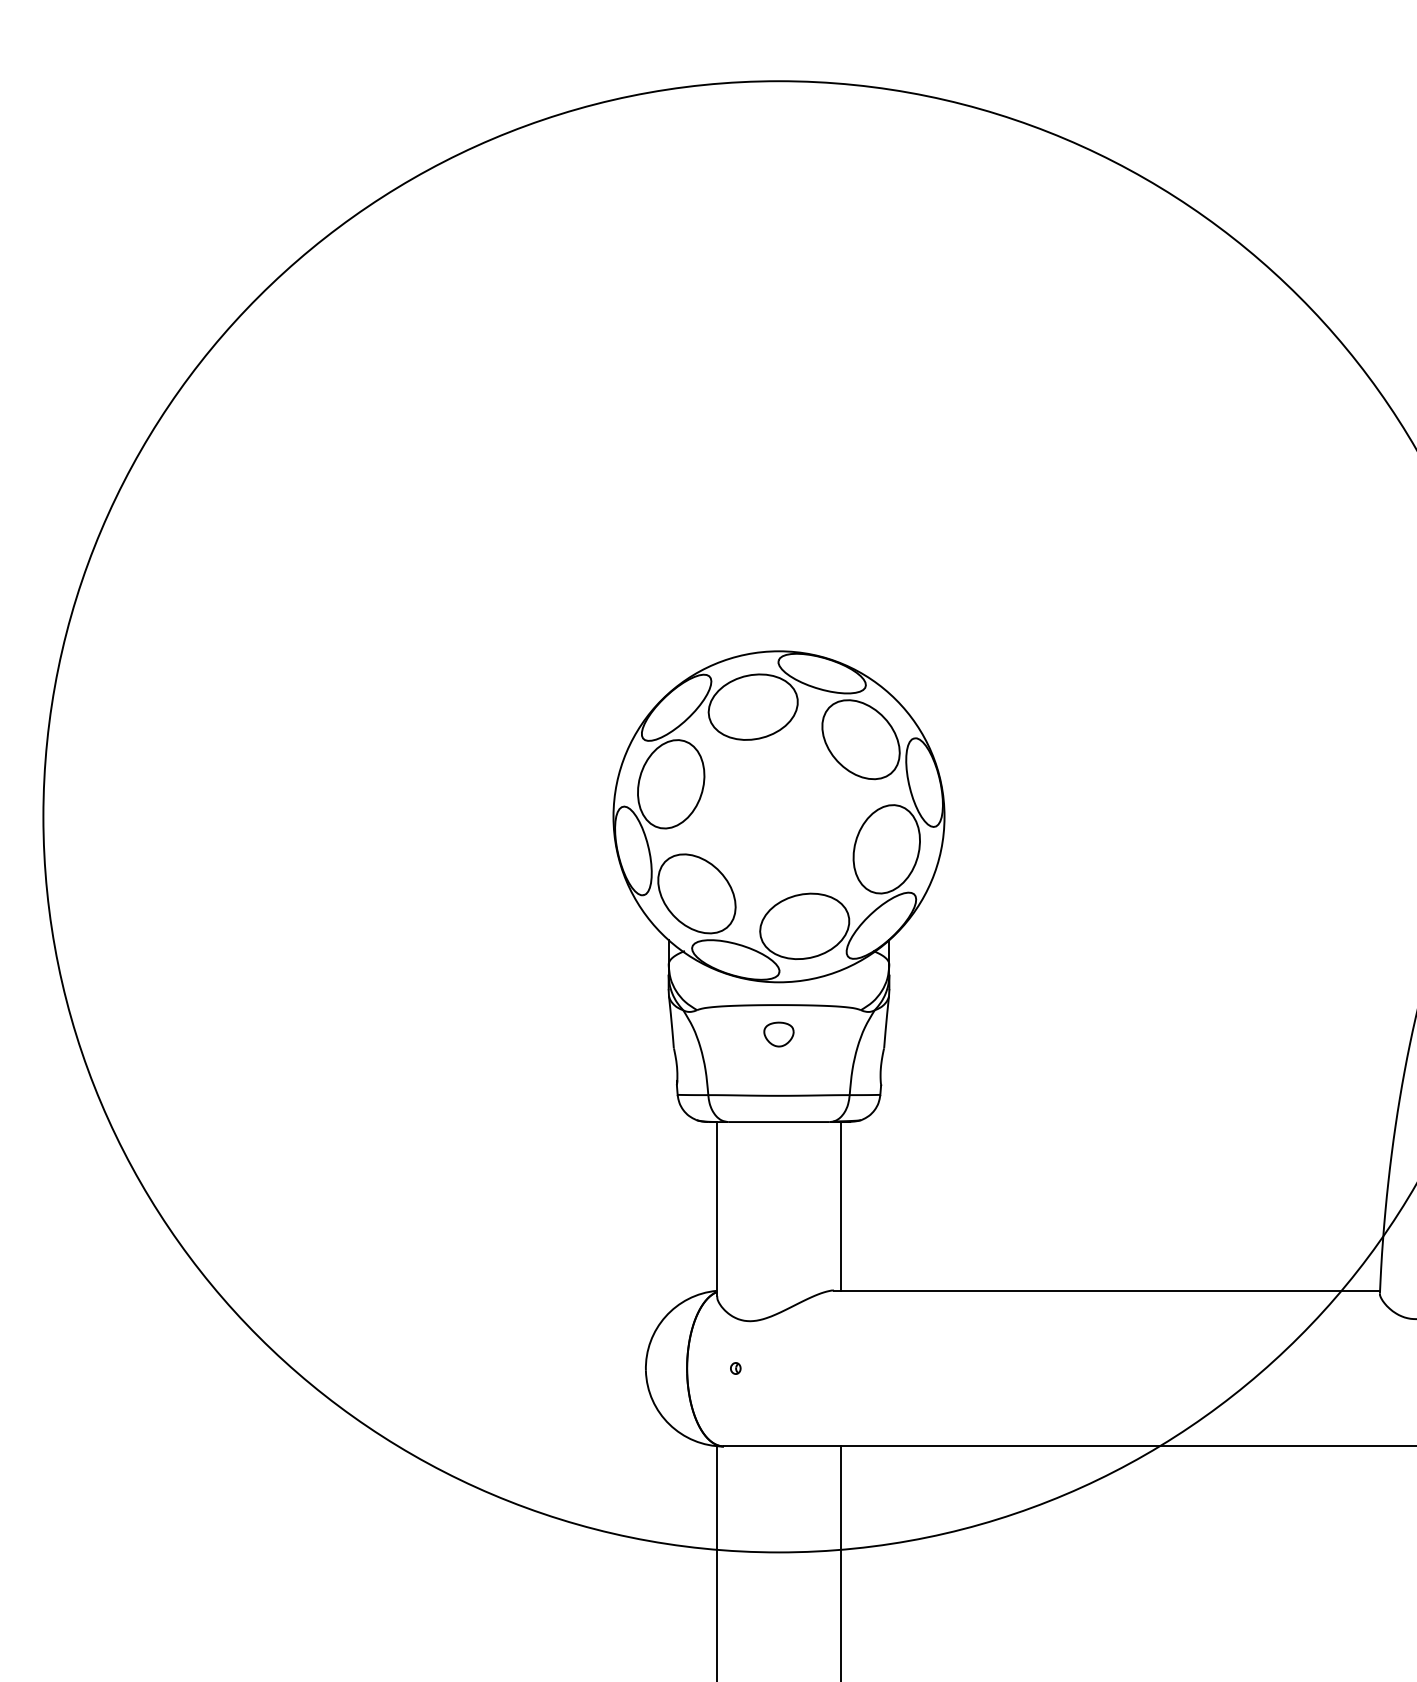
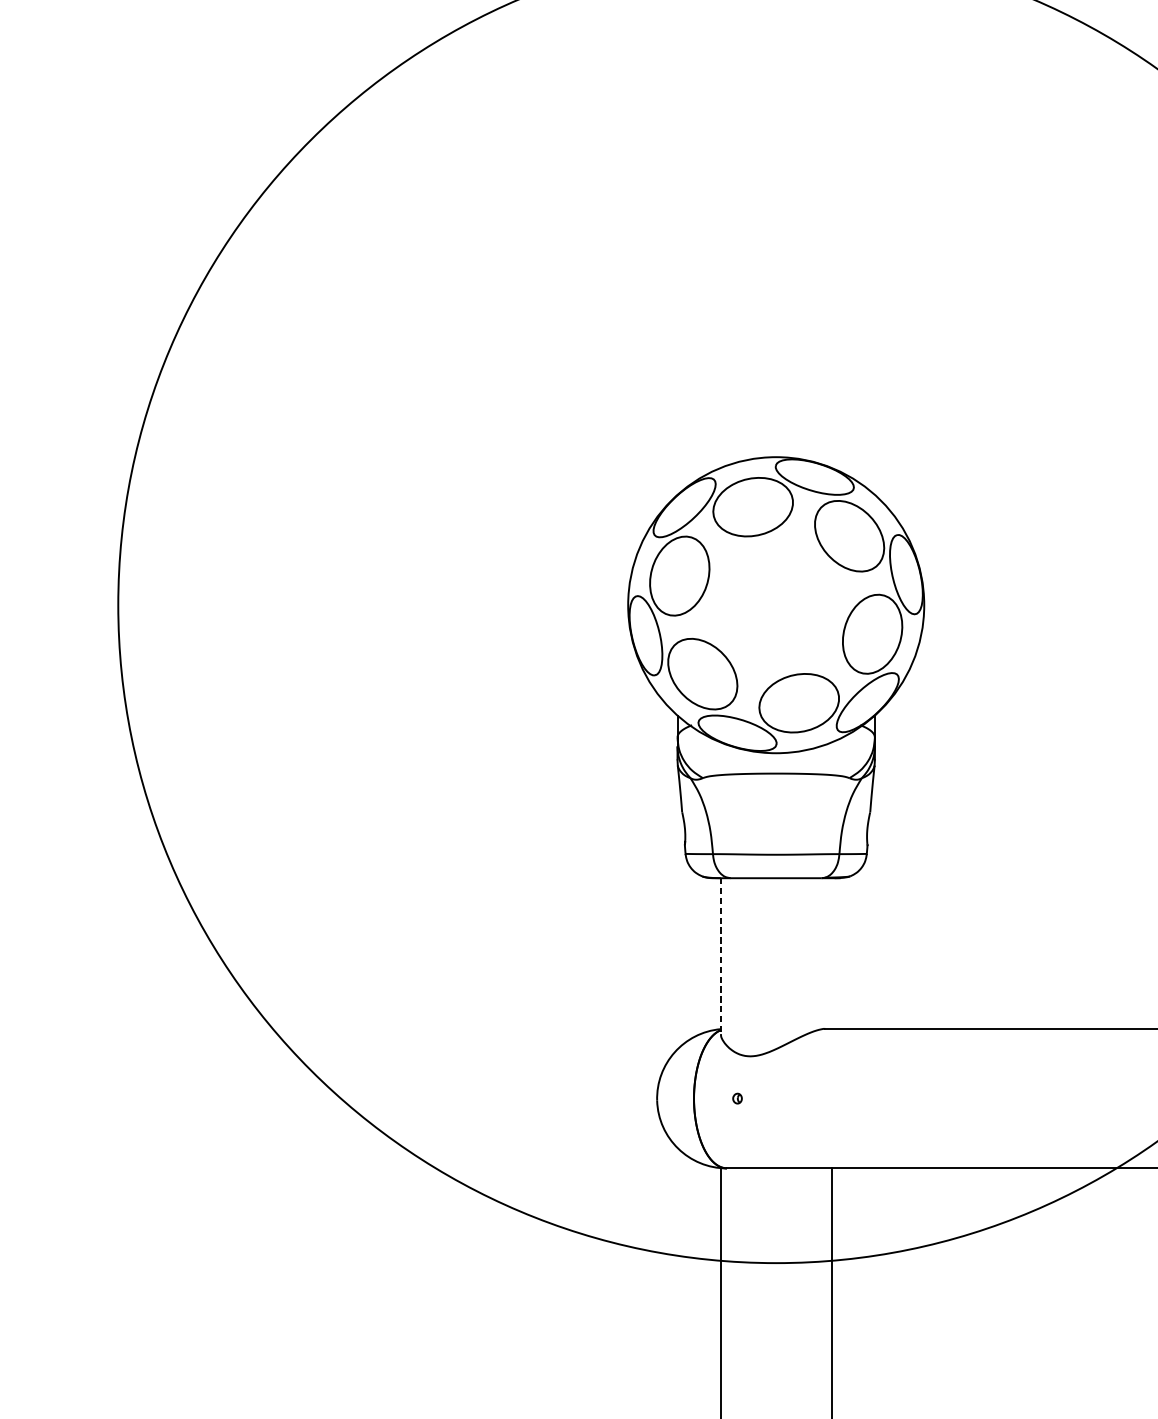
part: (778, 1034) -> (775, 799), removed
line: (840, 1206) -> (831, 953), removed
line: (717, 1209) -> (721, 956), solid -> dashed

